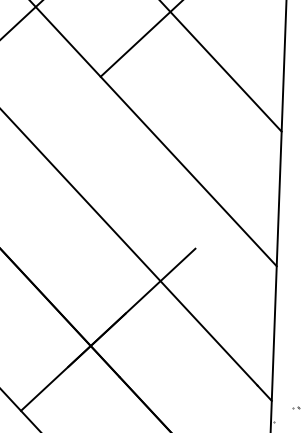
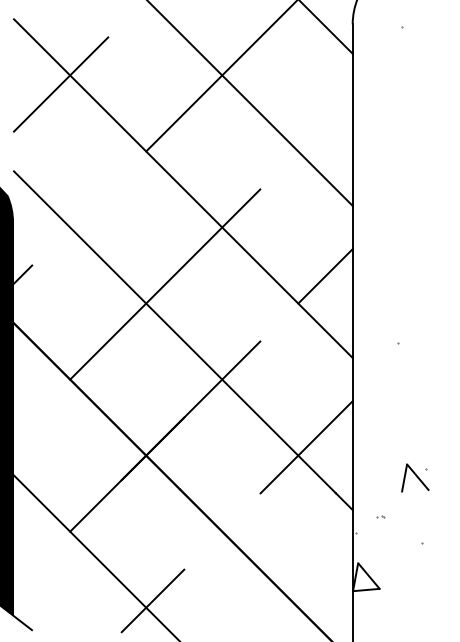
line: (255, 193) -> (325, 276), added
line: (113, 195) -> (165, 284), added
line: (232, 344) -> (306, 447), added

